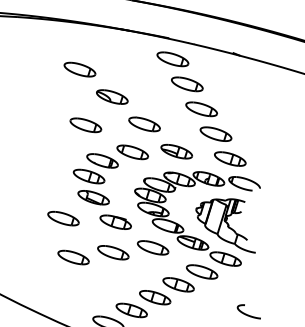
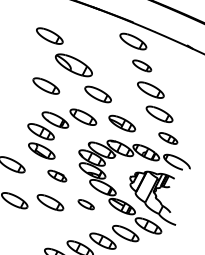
part: (187, 84) -> (142, 66), size x0.7
part: (112, 96) -> (74, 64), size x1.4
part: (230, 158) -> (168, 138), size x0.7
part: (115, 221) -> (57, 175), size x0.7
part: (152, 247) -> (85, 204), size x0.6

